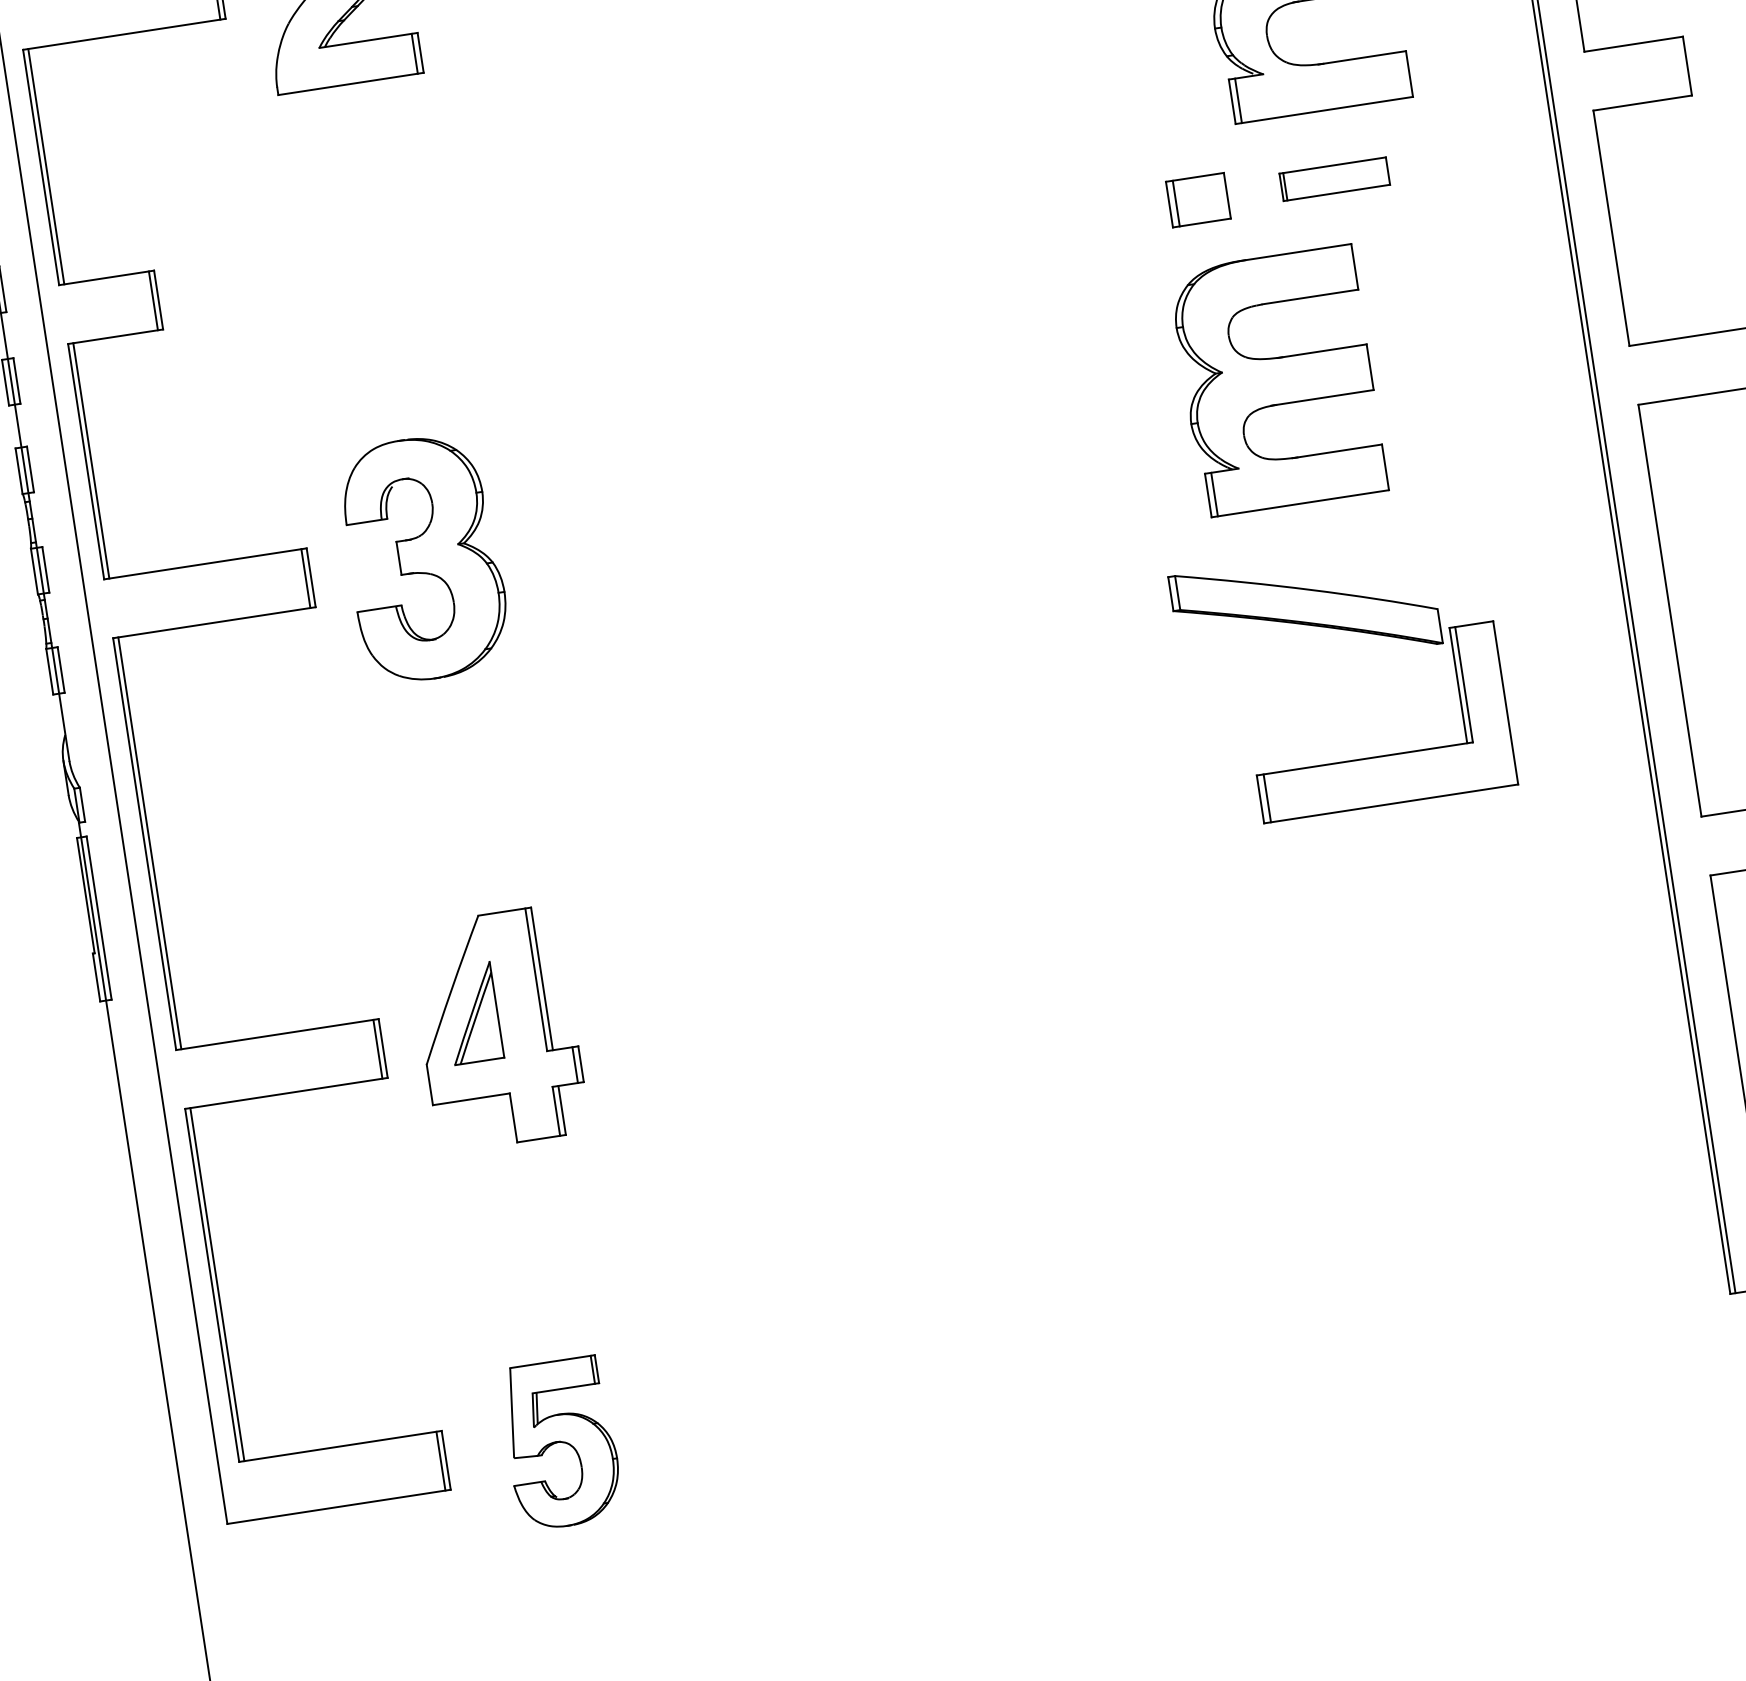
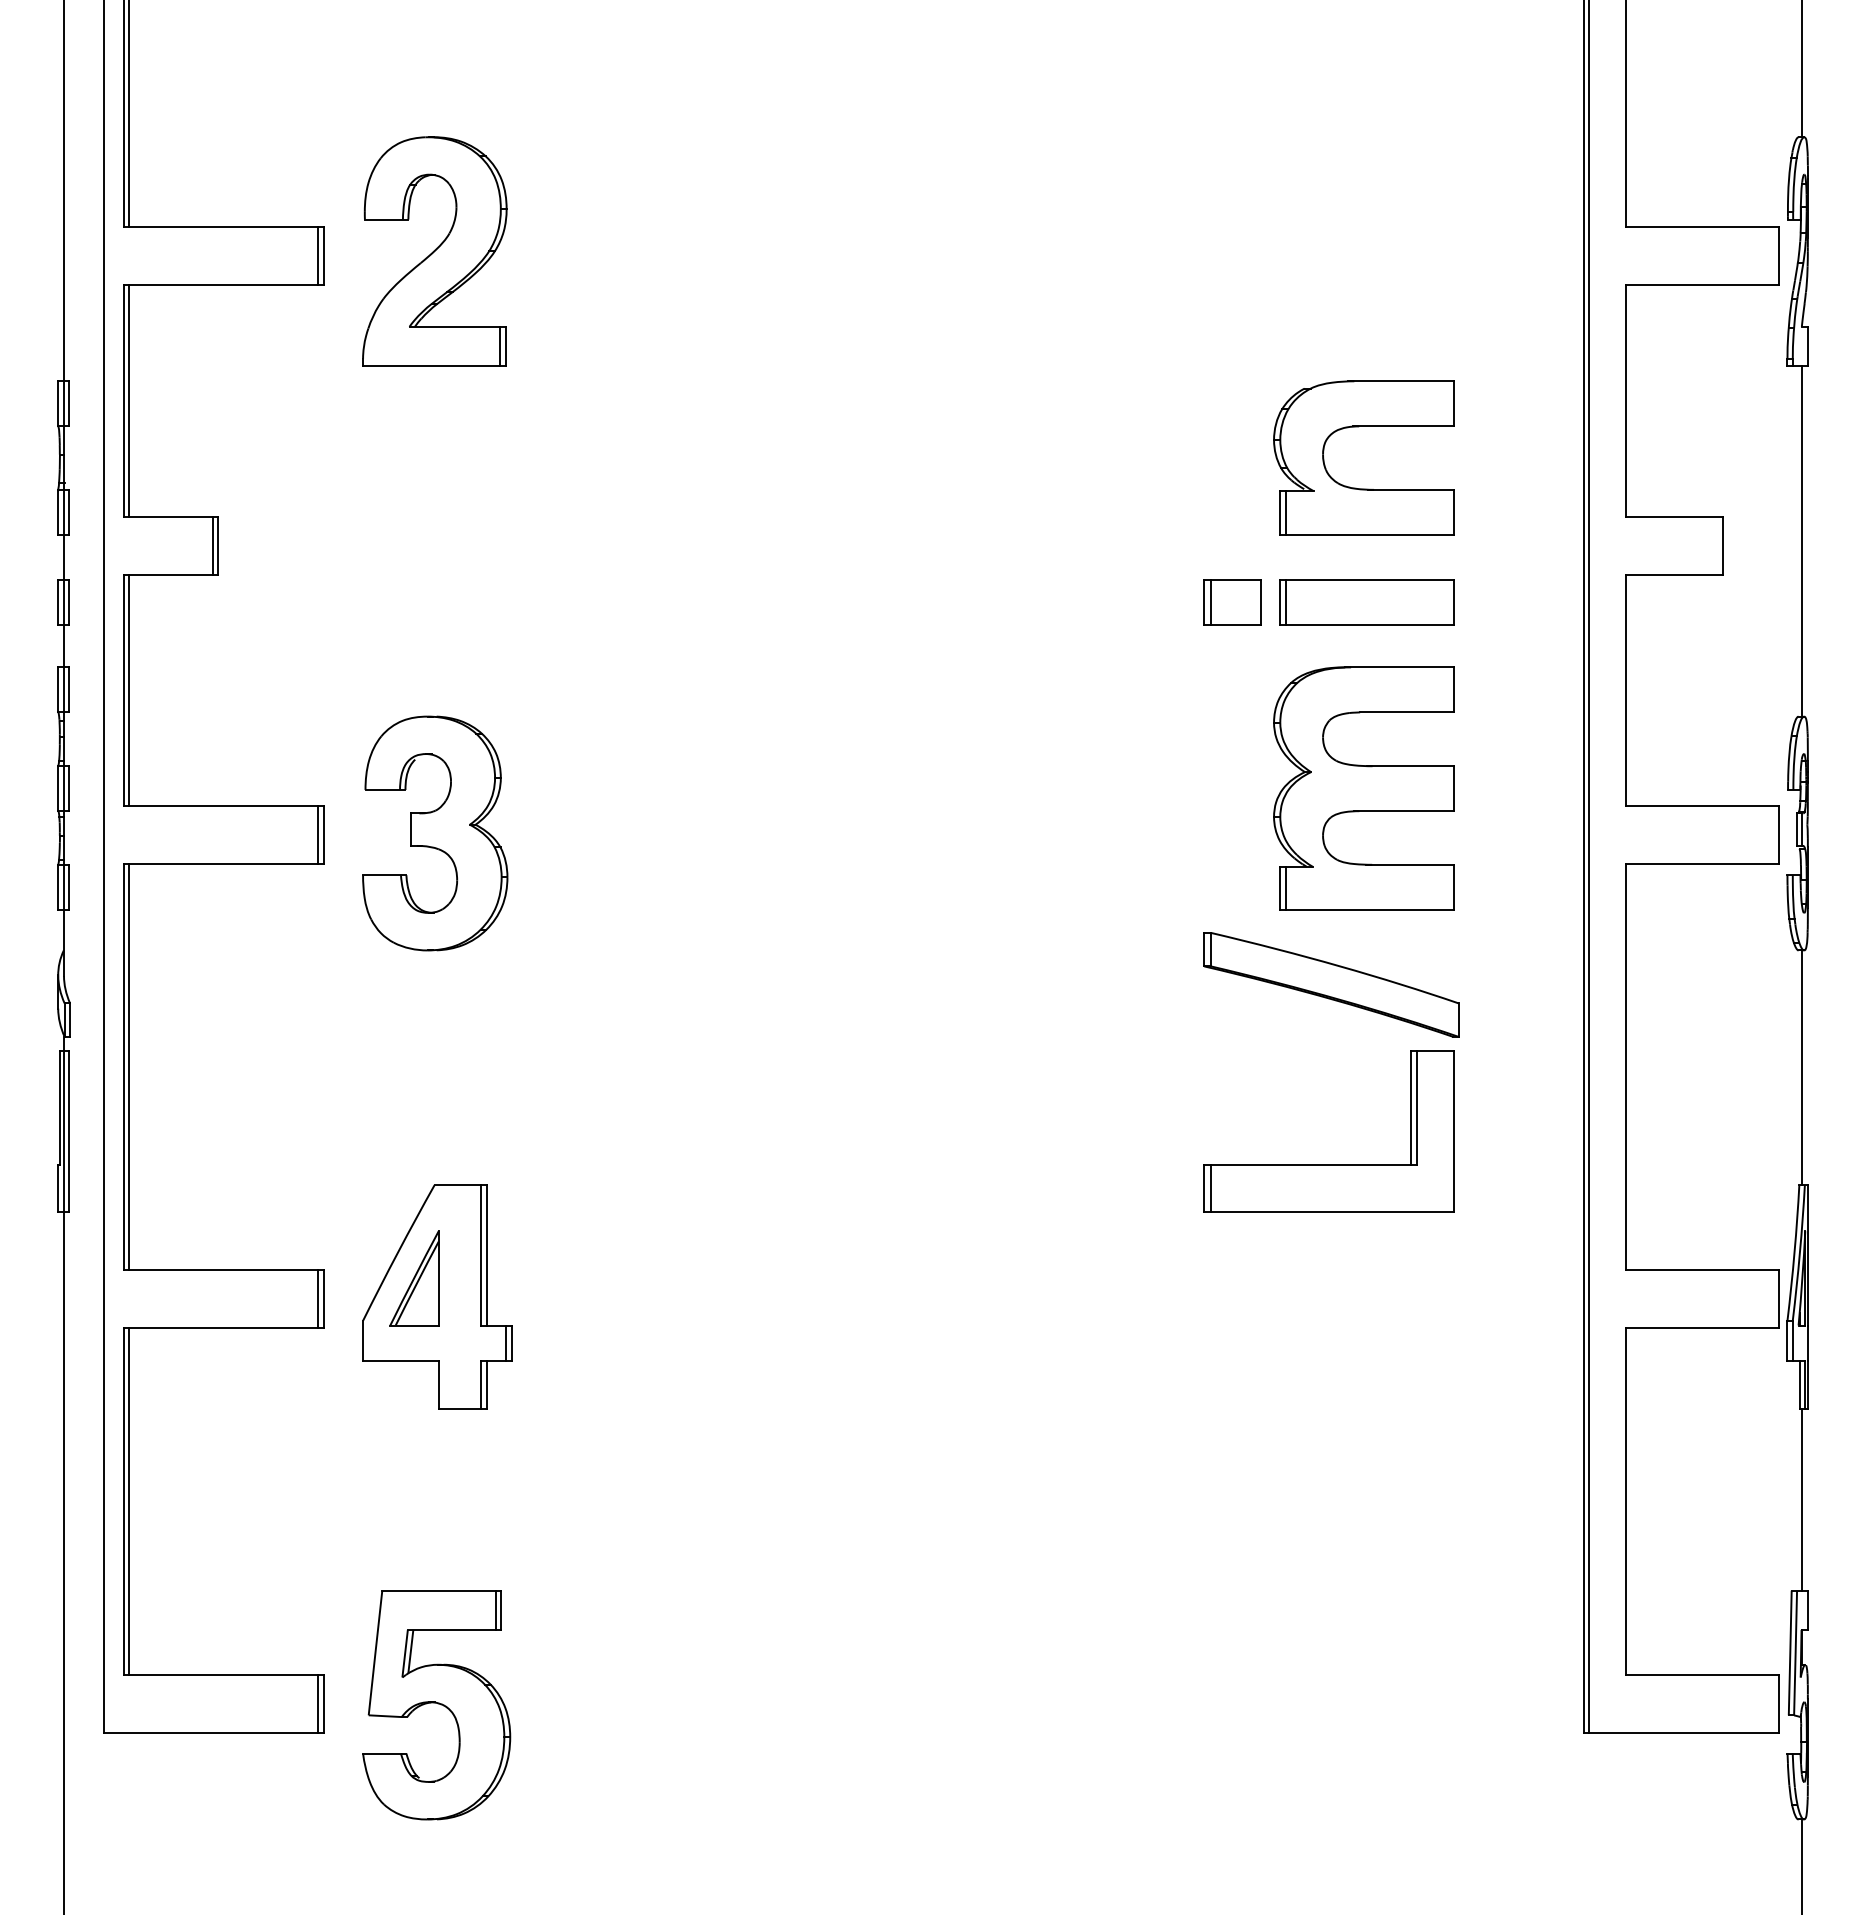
part: (1334, 179) -> (1366, 602), size x1.67
part: (1277, 381) -> (1363, 788), moved
part: (1305, 609) -> (1331, 984), moved
part: (561, 1443) -> (436, 1705), size x1.43

